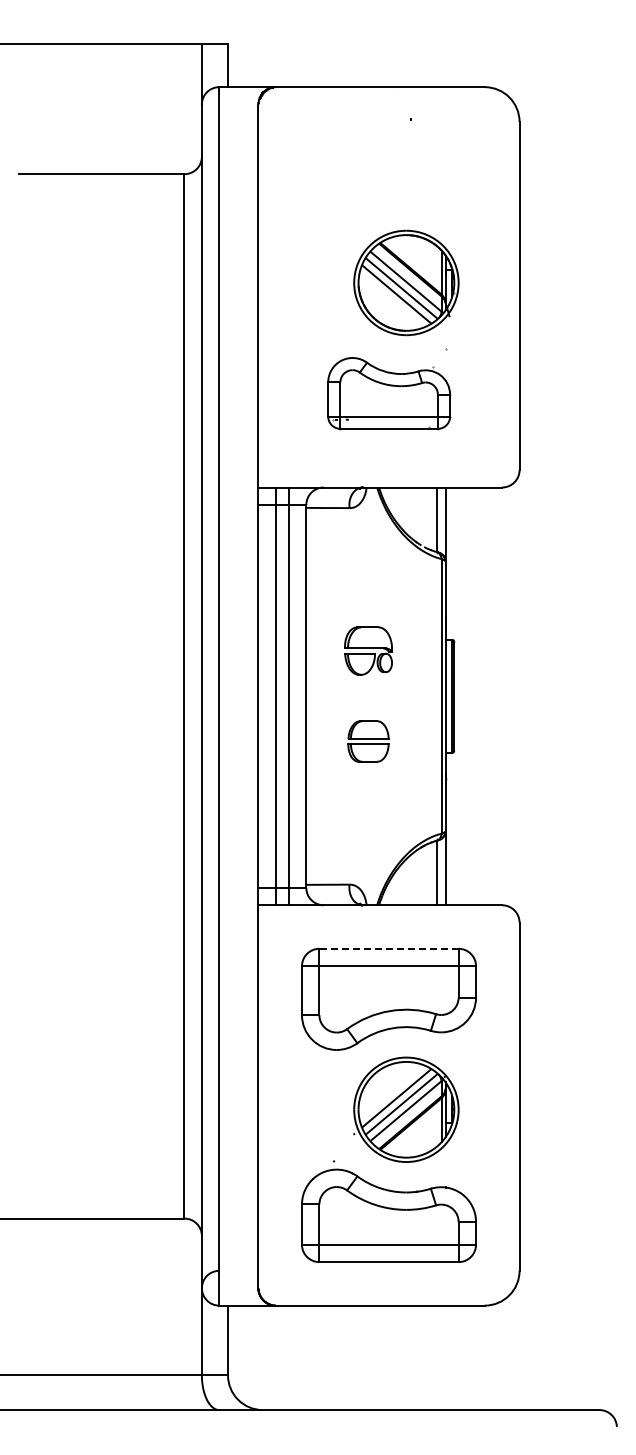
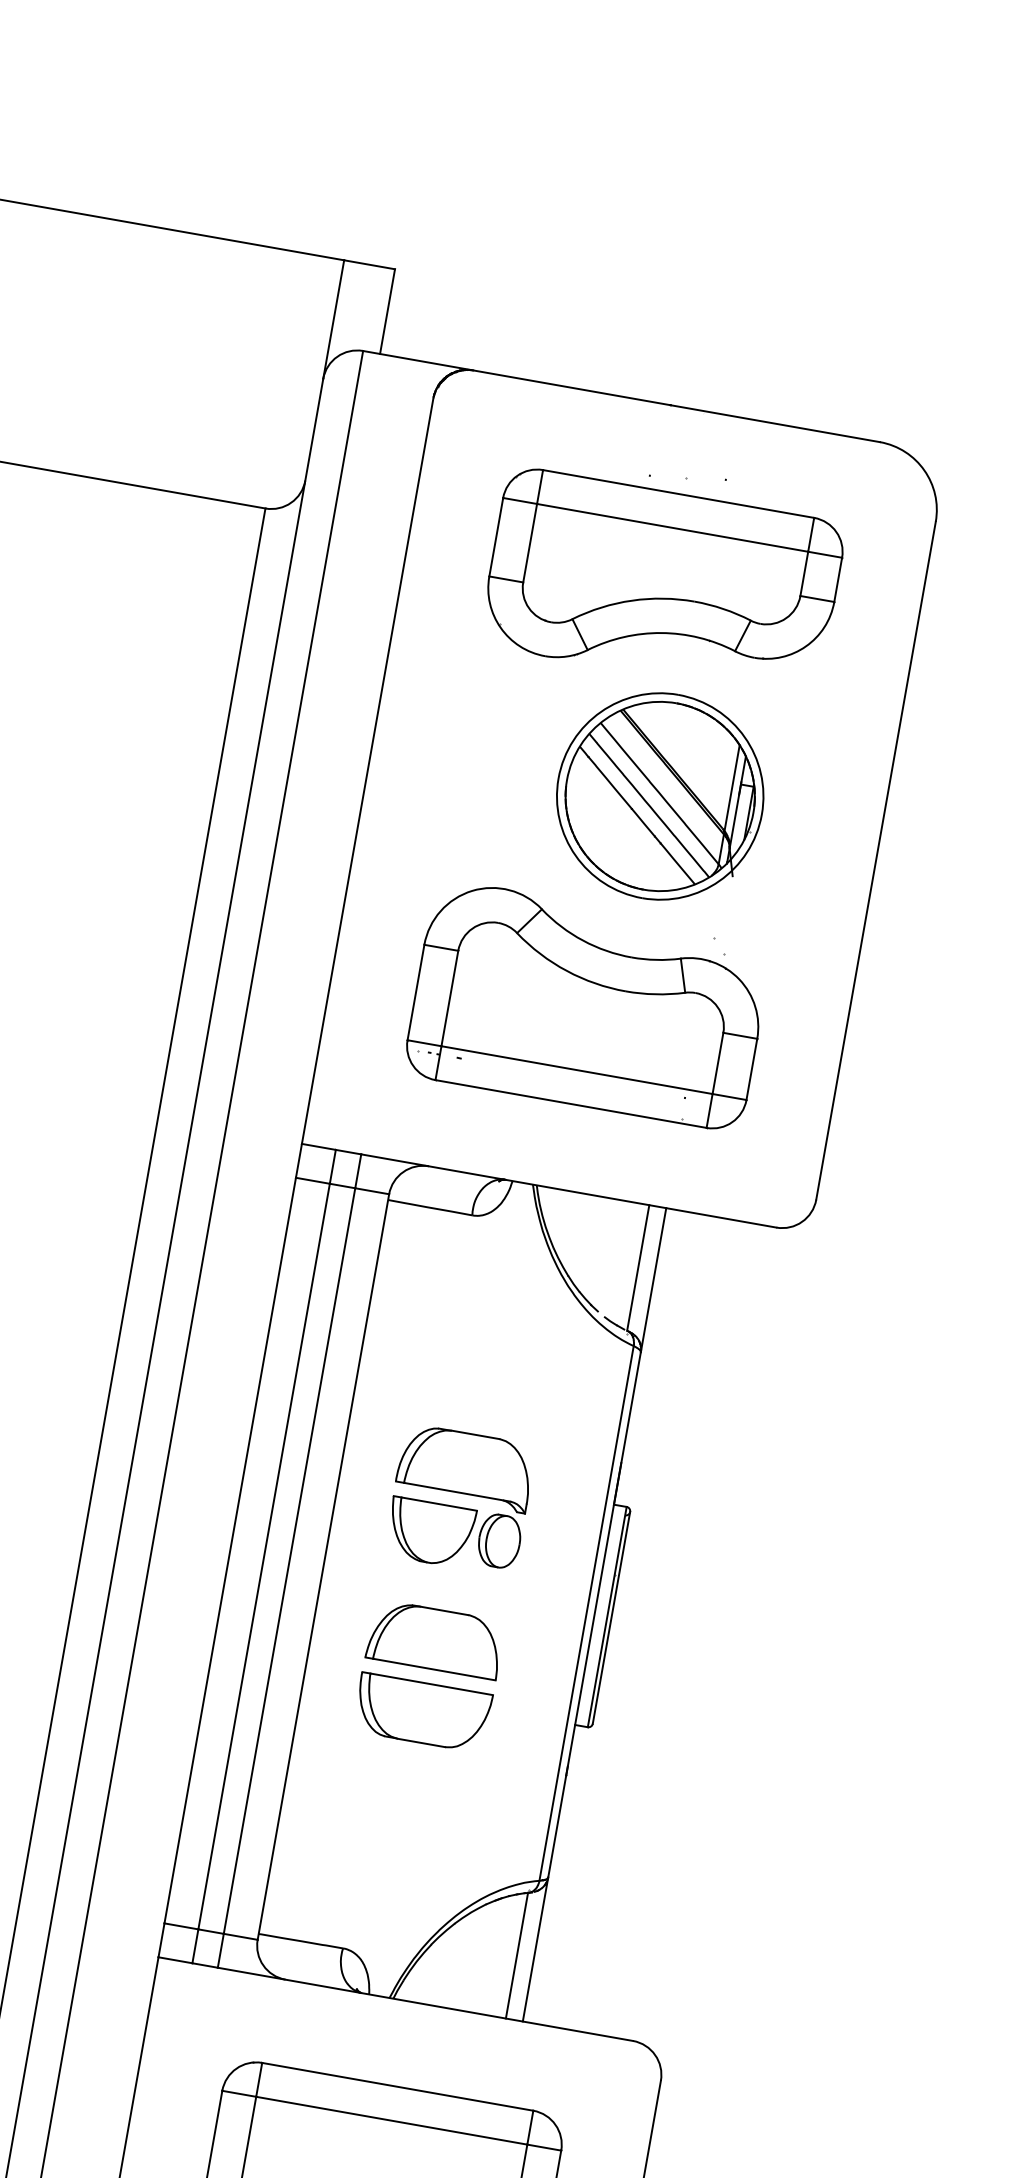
part: (389, 172) -> (665, 575), added
part: (389, 393) -> (589, 1005), size x1.43
part: (368, 650) -> (460, 1499), size x1.43
part: (368, 741) -> (428, 1676), size x1.67
line: (389, 948) -> (398, 2086), dashed -> solid

